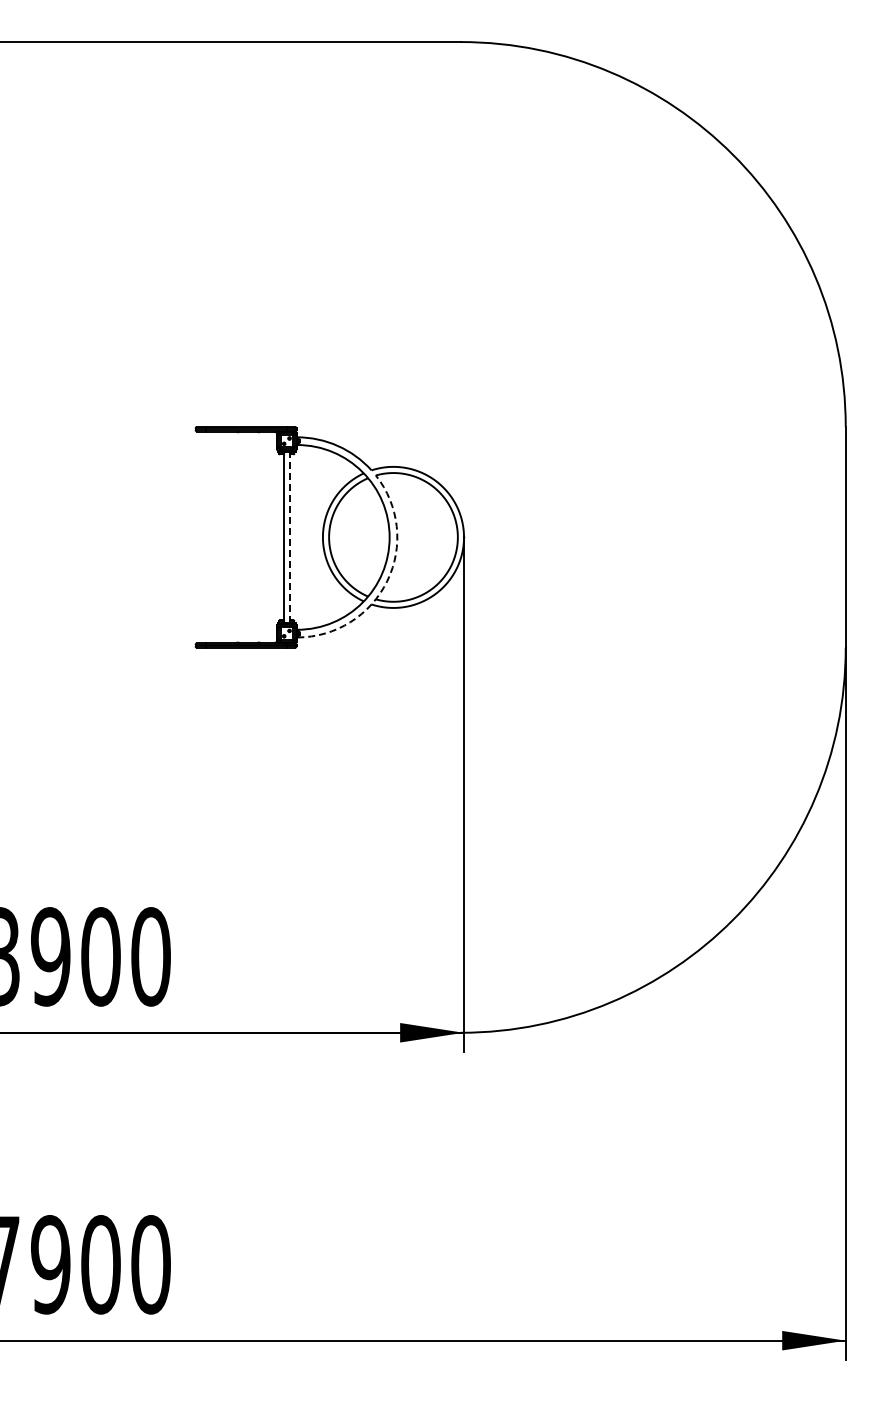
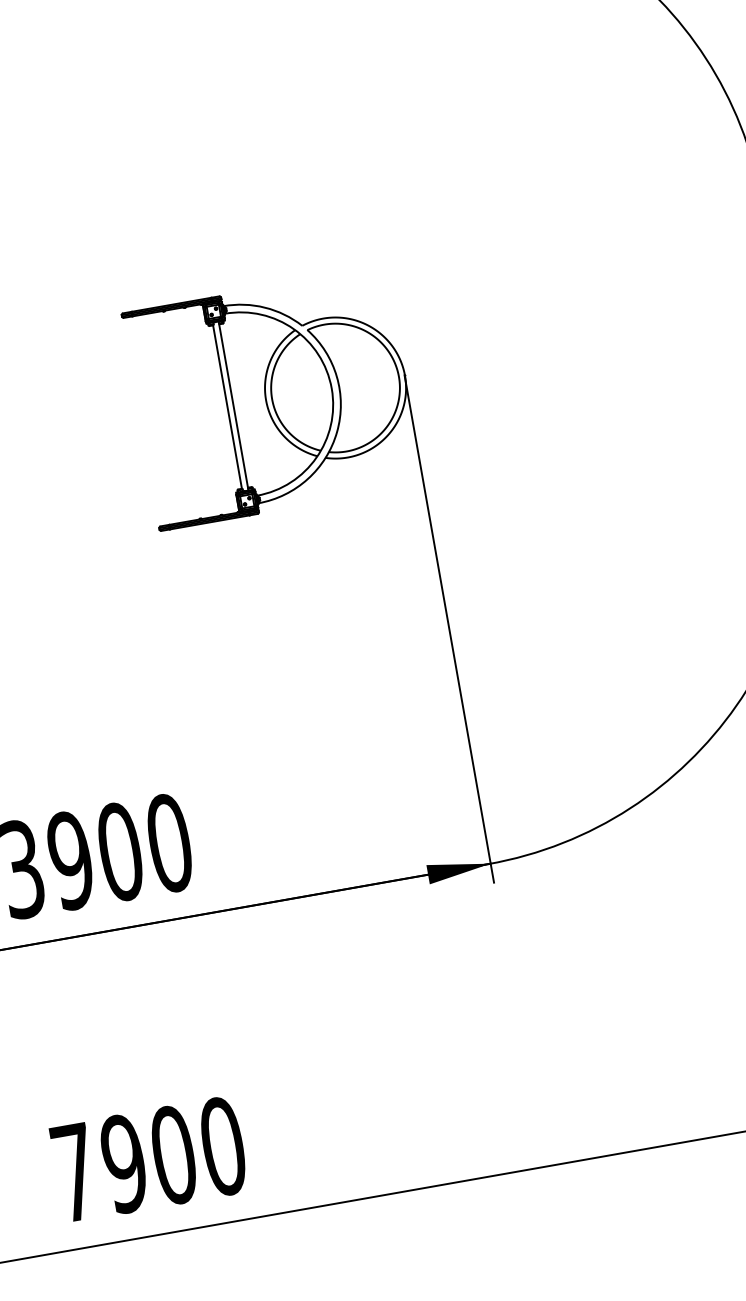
line: (289, 537) -> (233, 406), dashed -> solid
arc: (387, 581) -> (337, 432), dashed -> solid

